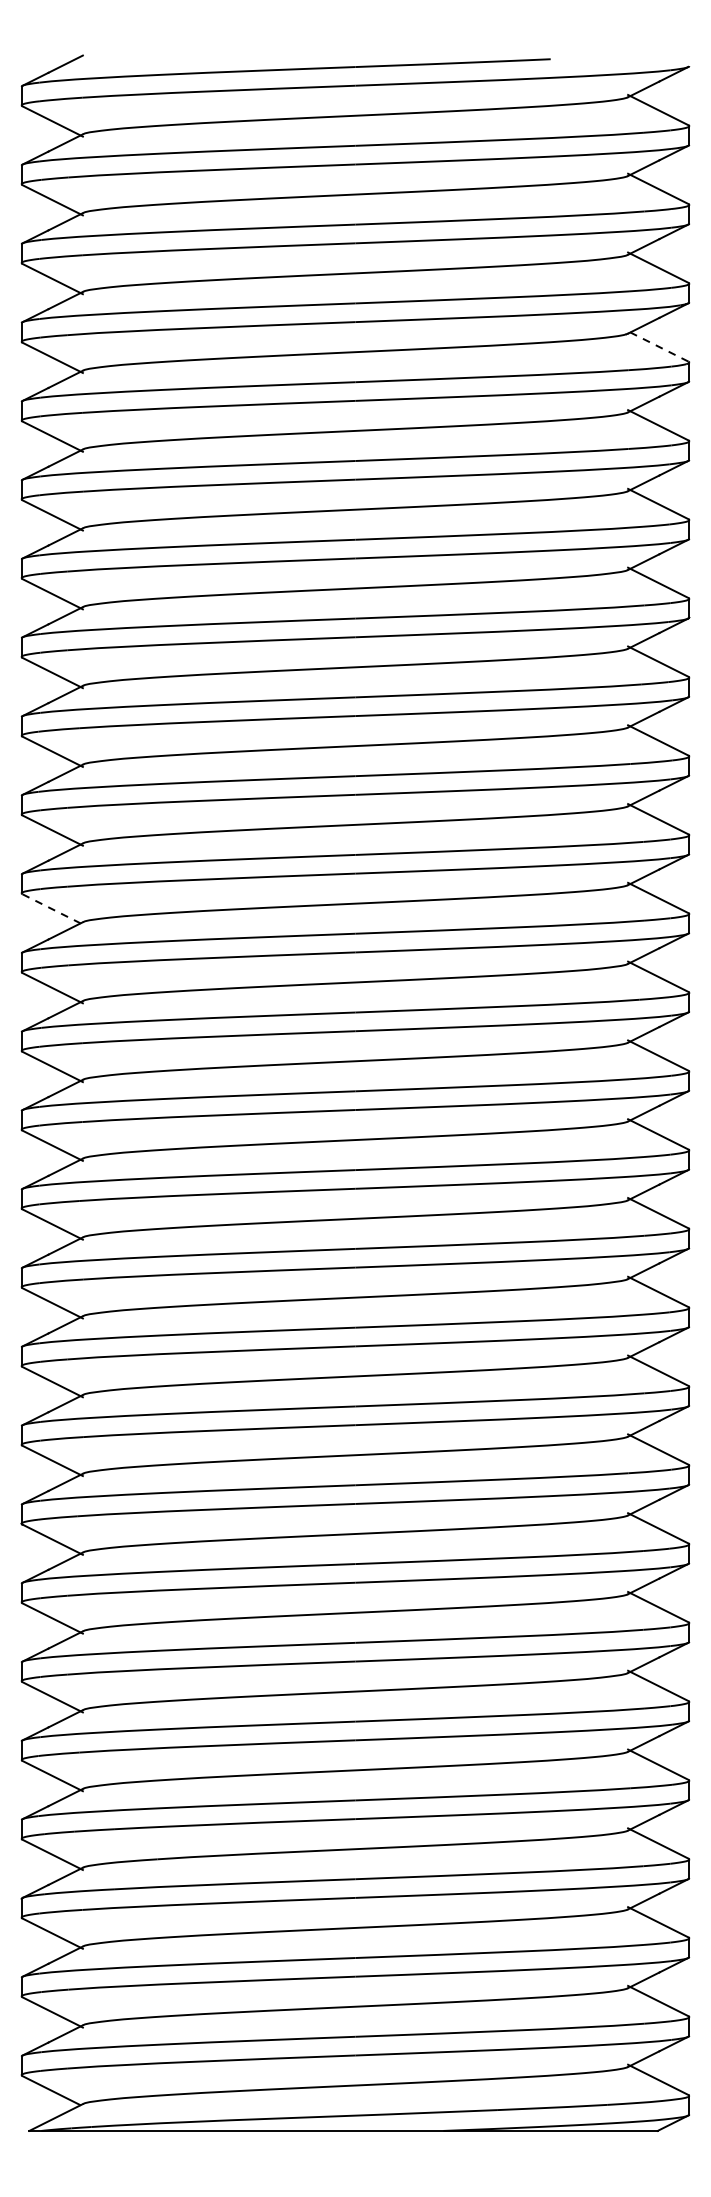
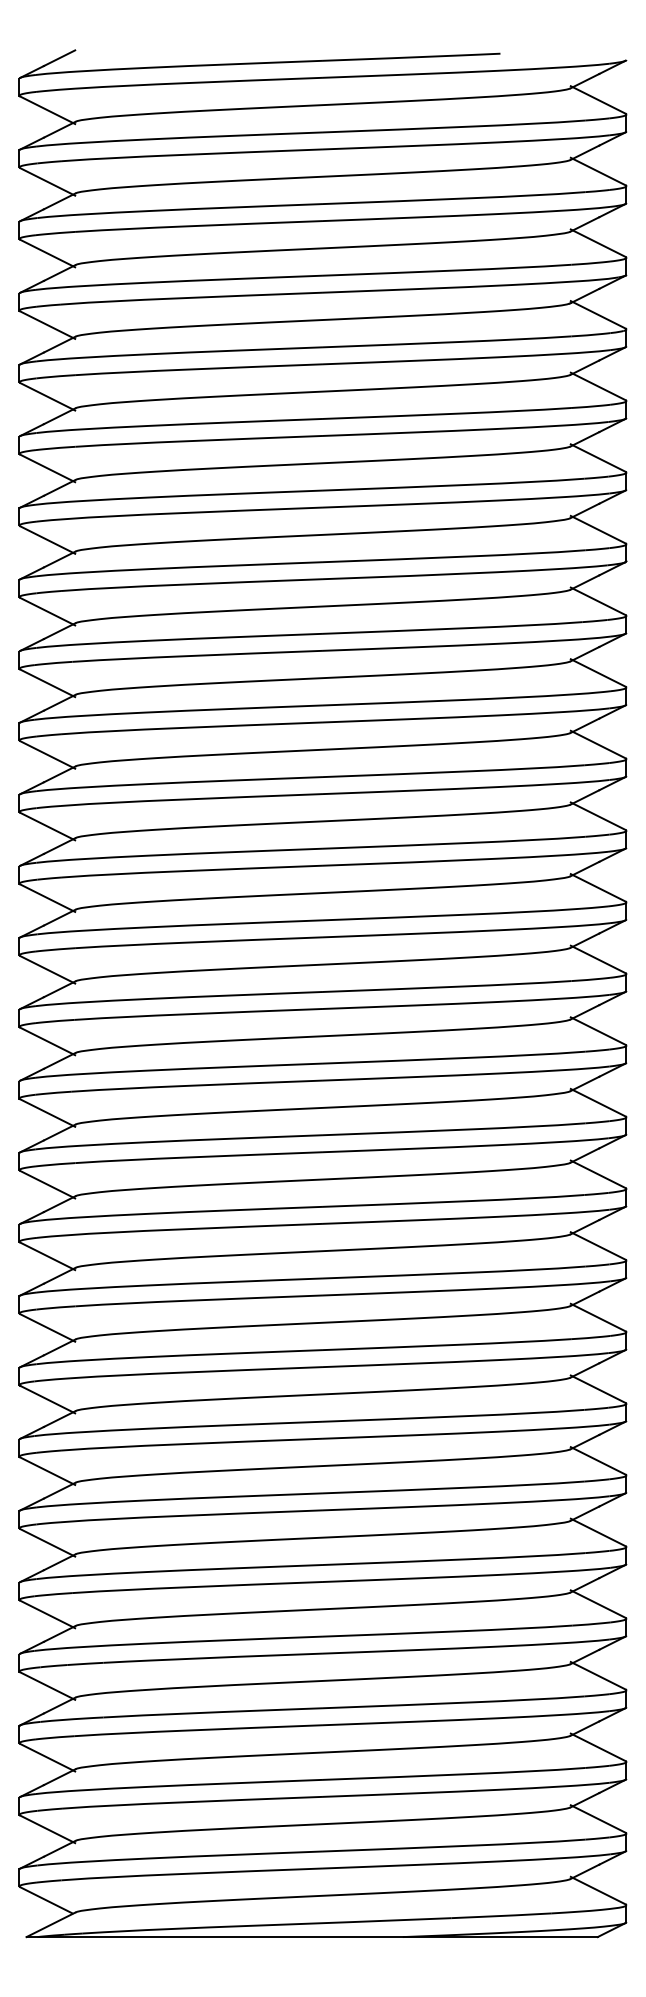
line: (658, 346) -> (598, 314), dashed -> solid
line: (52, 909) -> (47, 826), dashed -> solid

